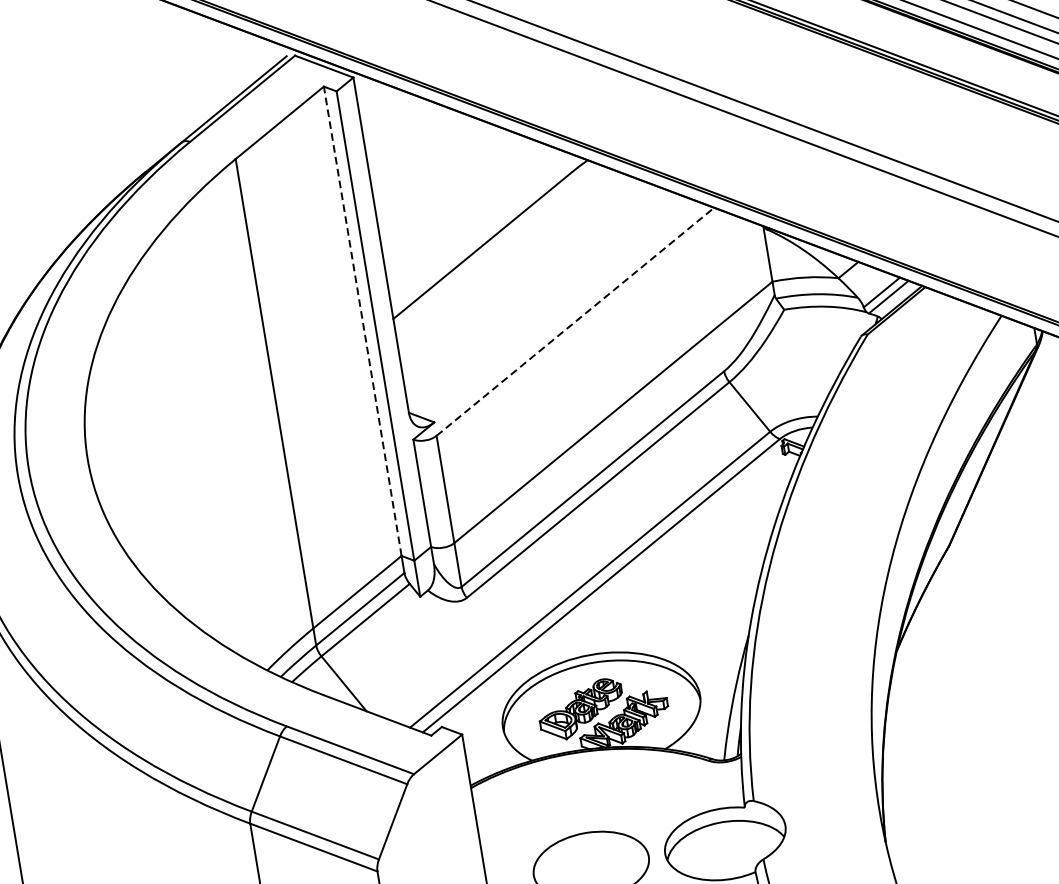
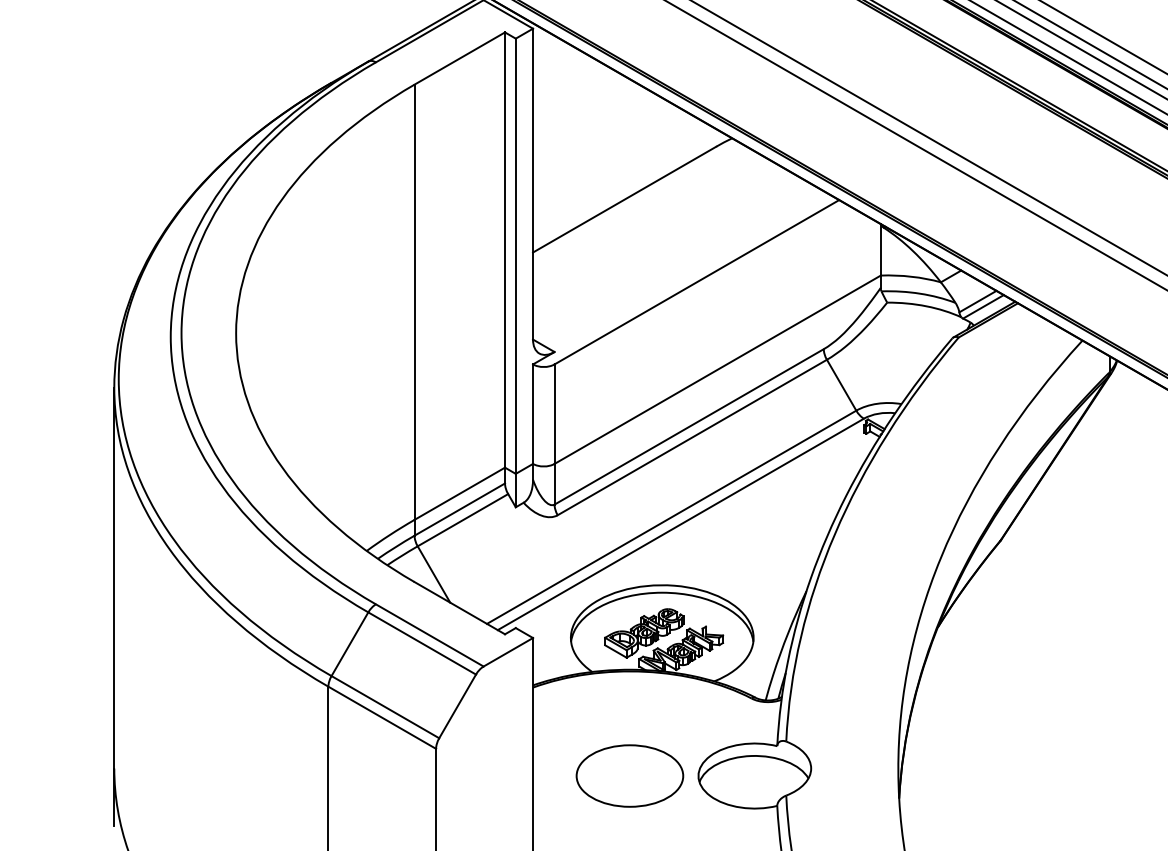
line: (363, 321) -> (505, 250), dashed -> solid
line: (576, 321) -> (697, 282), dashed -> solid

